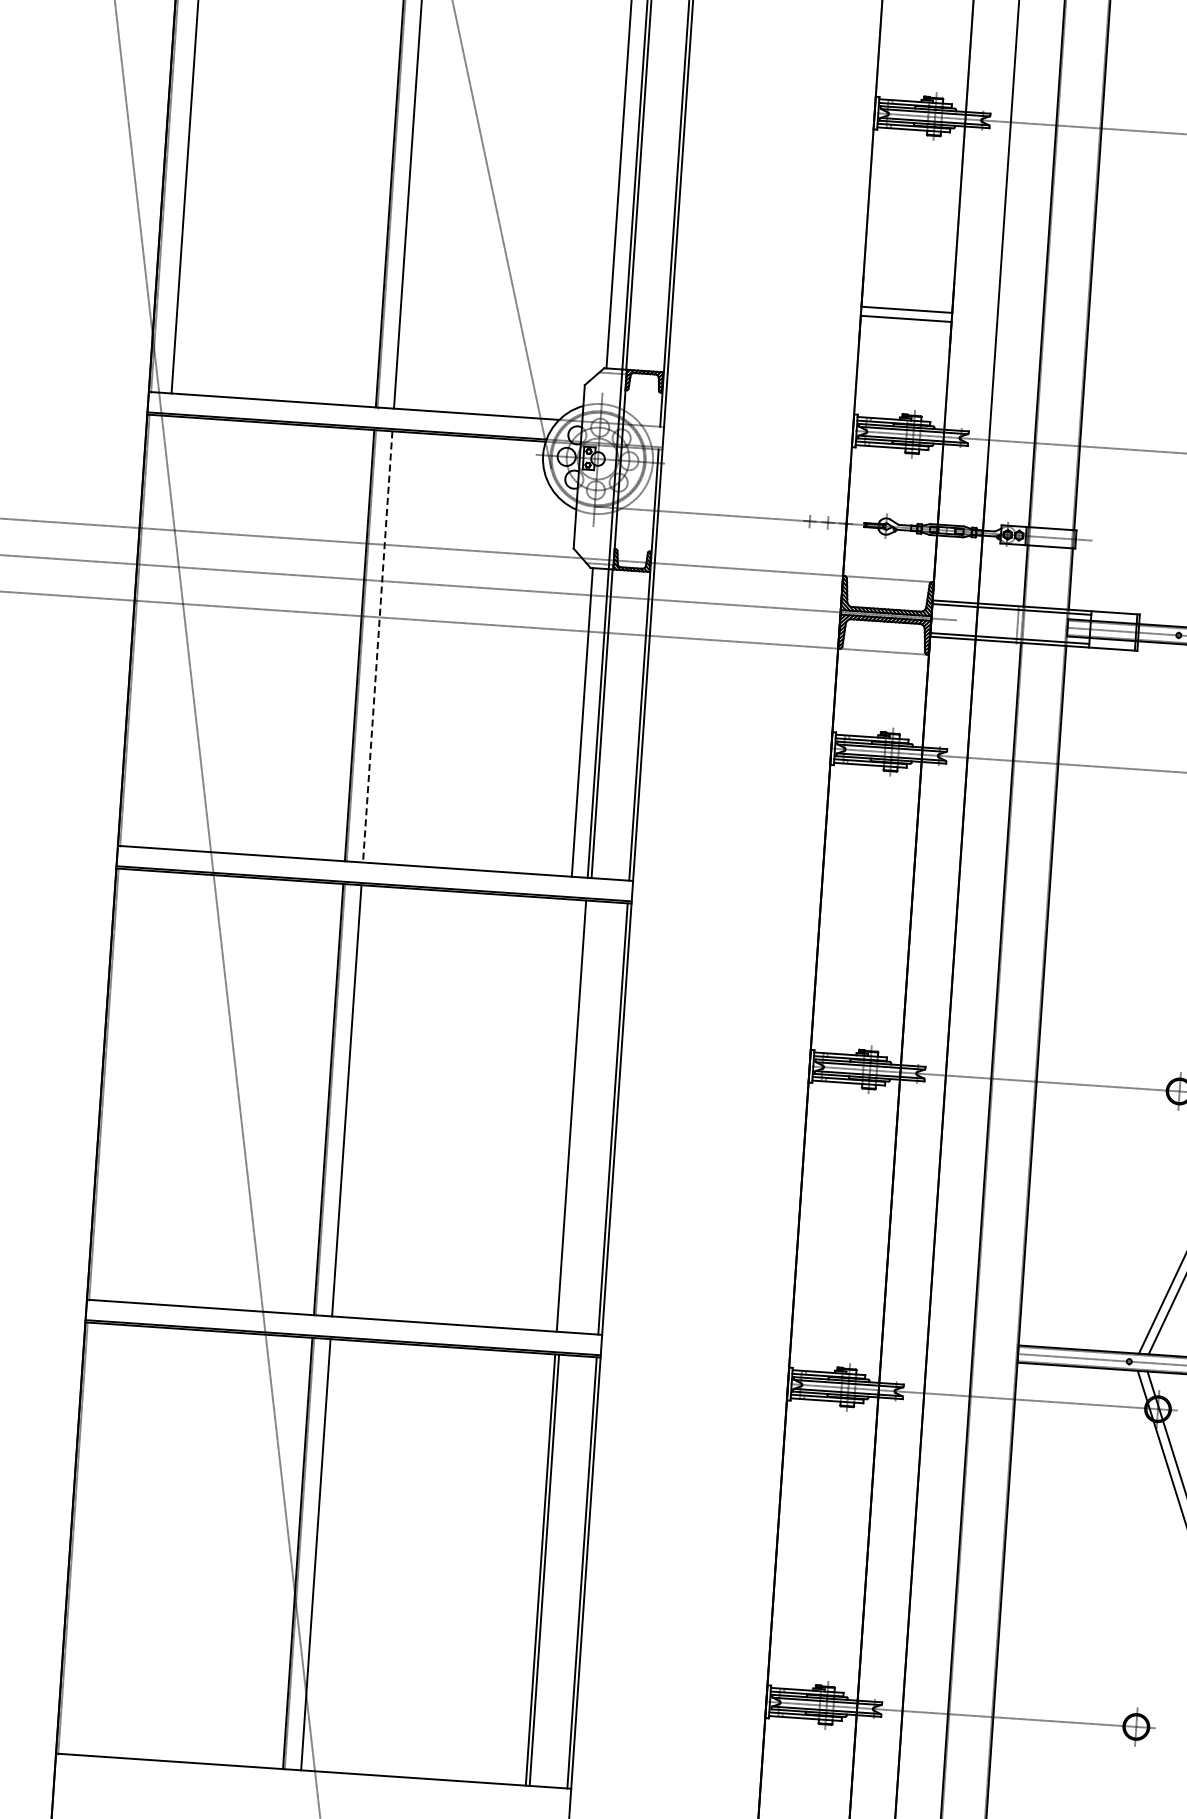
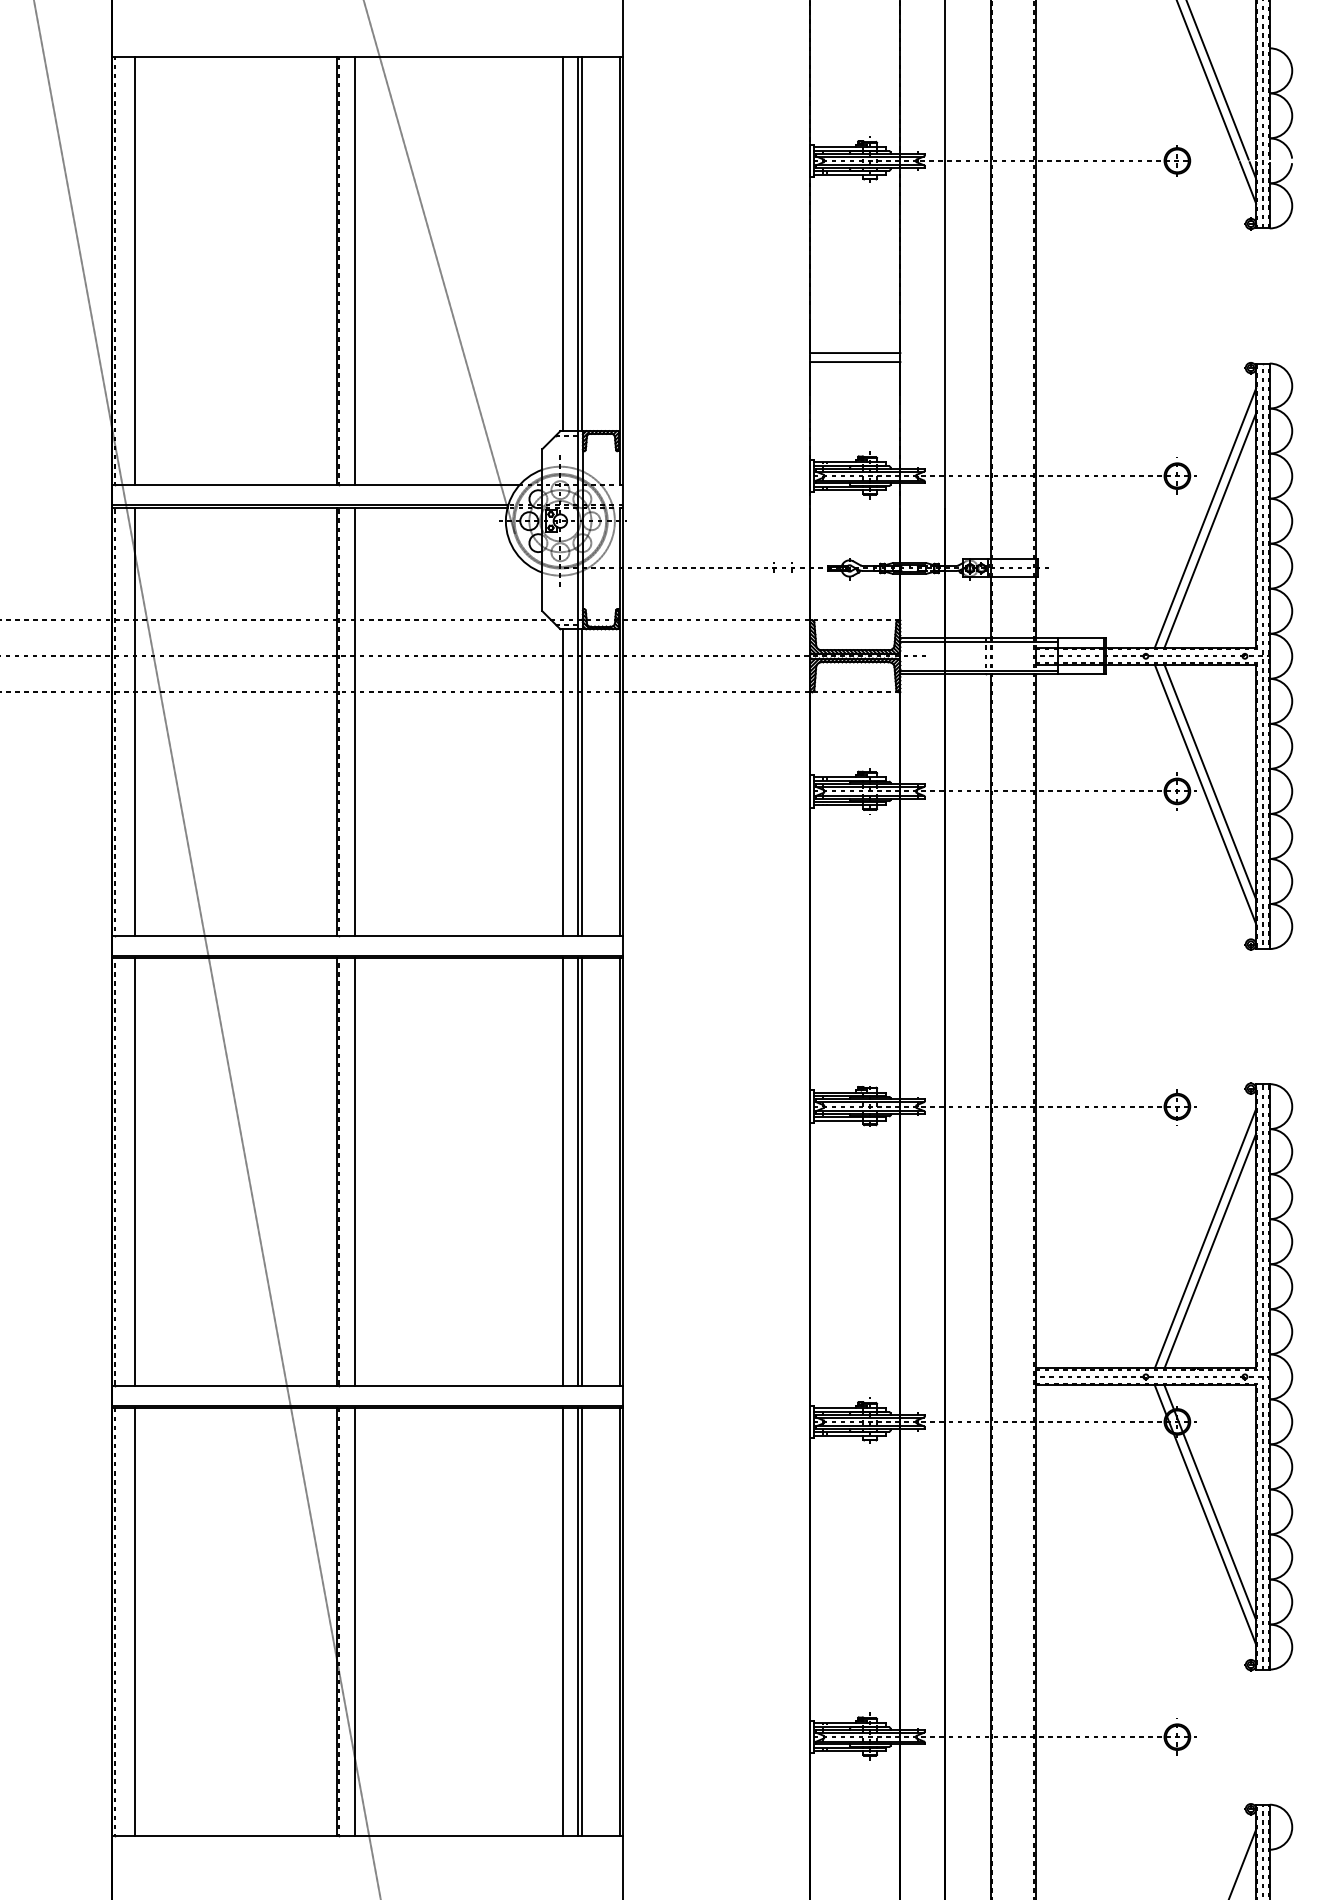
line: (155, 631) -> (134, 721), added
line: (377, 646) -> (355, 721), dashed -> solid
line: (124, 1085) -> (134, 1171), added
line: (555, 1114) -> (562, 1171), added
line: (575, 1115) -> (582, 1171), added
line: (93, 1539) -> (134, 1622), added
line: (524, 1569) -> (562, 1622), added

